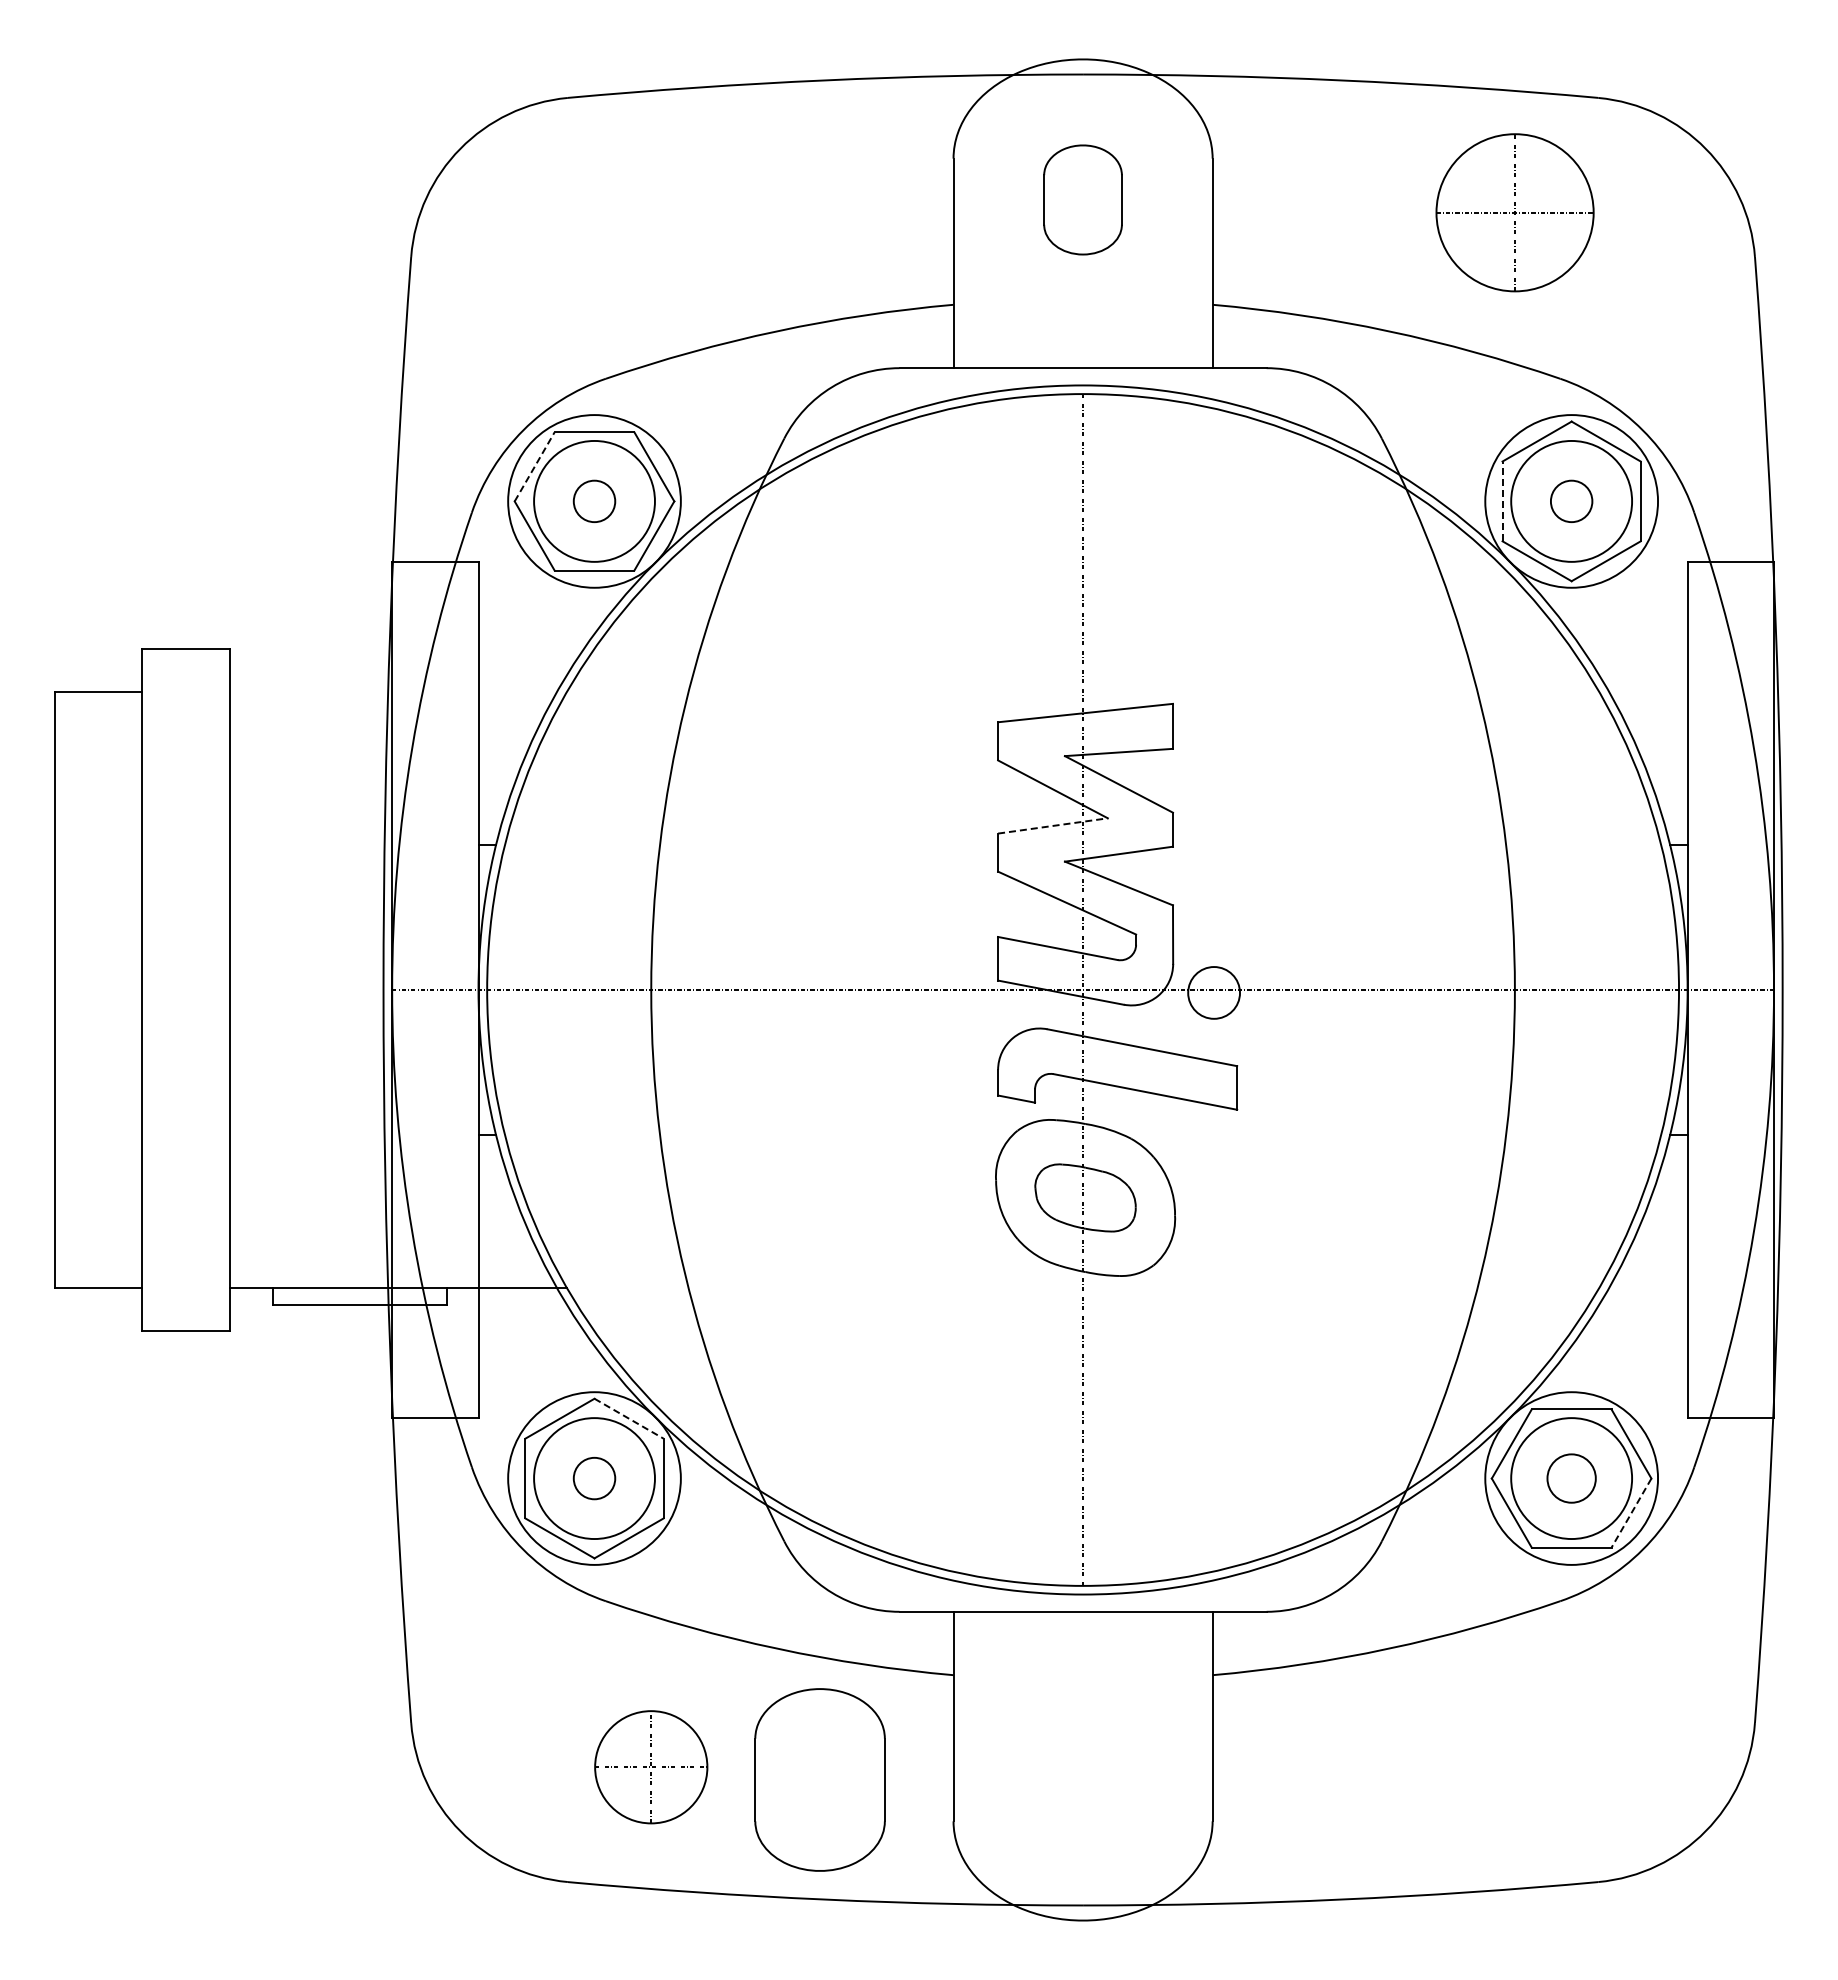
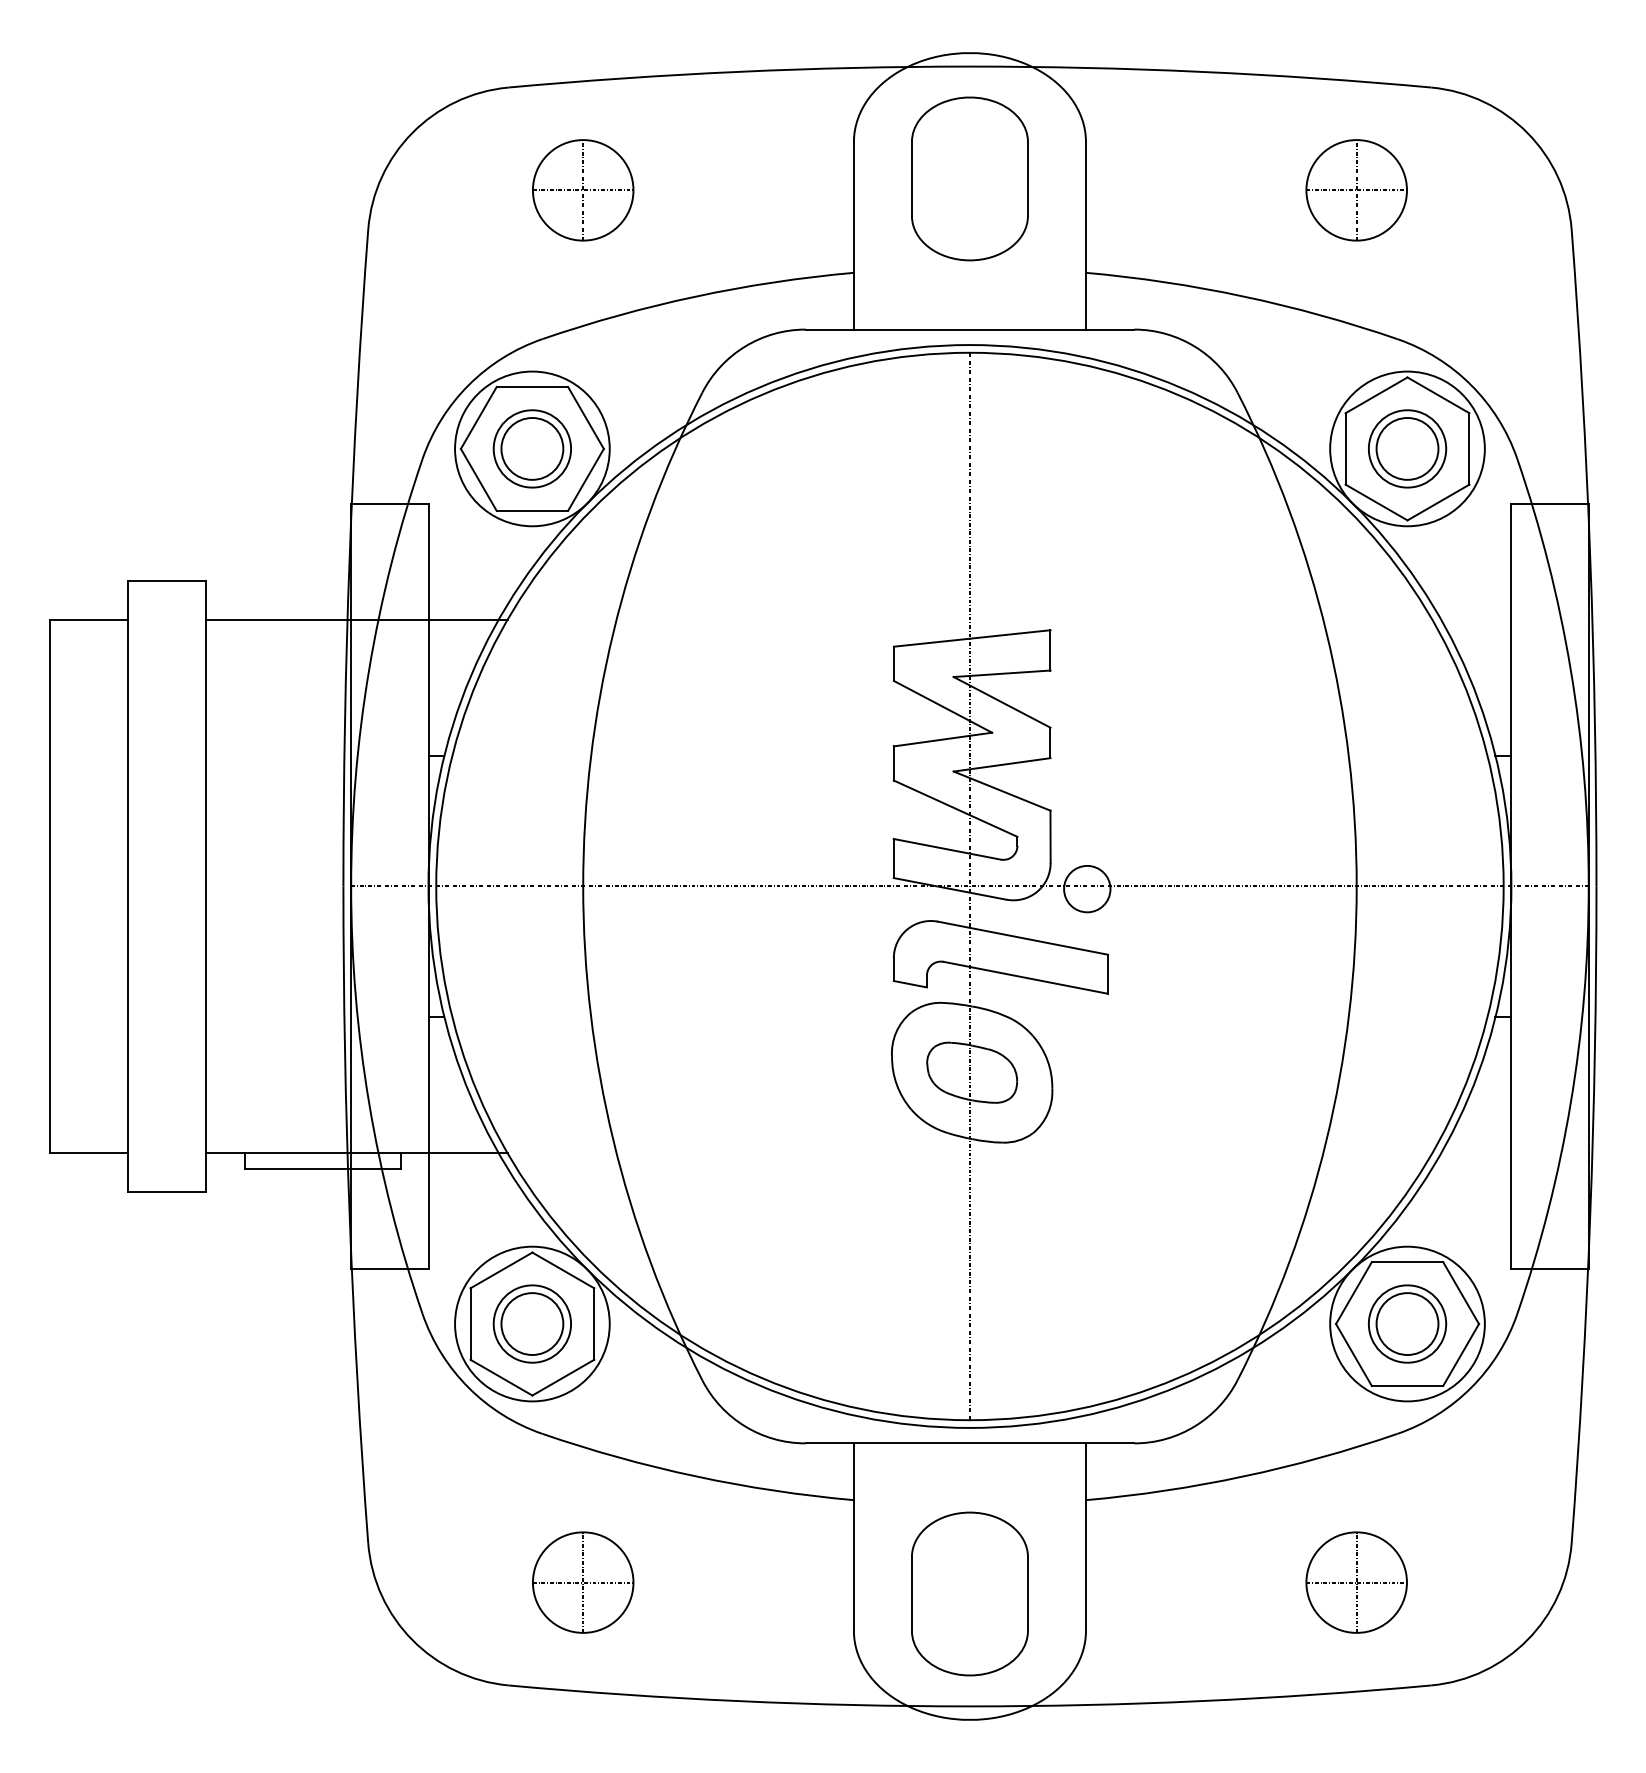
part: (1082, 199) -> (969, 178), size x1.67
part: (651, 212) -> (583, 190), added
part: (1514, 212) -> (1356, 190), size x0.71
line: (534, 466) -> (478, 417), dashed -> solid
circle: (594, 500) -> (532, 448), size x1.67
circle: (1571, 500) -> (1407, 448), size x1.67
circle: (594, 501) -> (532, 448), size x0.71
line: (1502, 501) -> (1345, 448), dashed -> solid
circle: (1571, 501) -> (1407, 448), size x0.71
line: (397, 692) -> (355, 620), added
line: (1053, 825) -> (943, 739), dashed -> solid
line: (629, 1418) -> (563, 1270), dashed -> solid
circle: (594, 1478) -> (532, 1324), size x0.71
circle: (594, 1478) -> (532, 1324), size x1.67
circle: (1571, 1478) -> (1407, 1324), size x0.71
circle: (1571, 1478) -> (1407, 1324), size x1.43
line: (1631, 1513) -> (1461, 1355), dashed -> solid
part: (1514, 1767) -> (1356, 1582), added
part: (819, 1779) -> (969, 1593), moved

